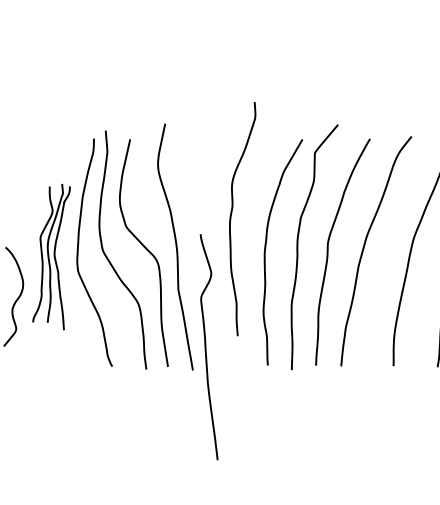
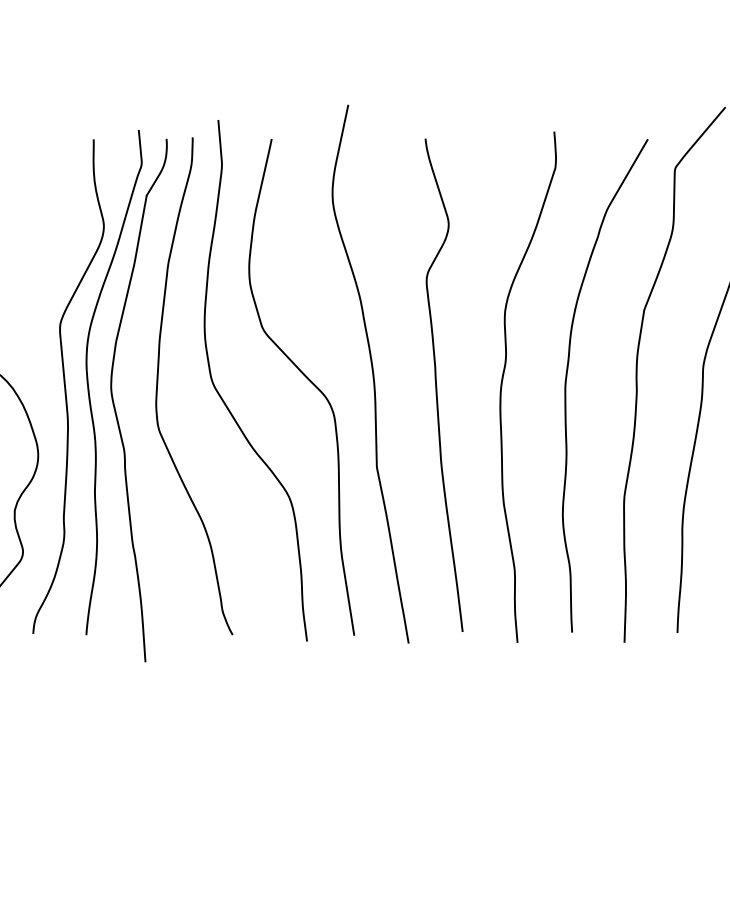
curve: (231, 219) -> (503, 388), moved
part: (51, 256) -> (99, 394), size x1.67
curve: (206, 347) -> (438, 385), moved

